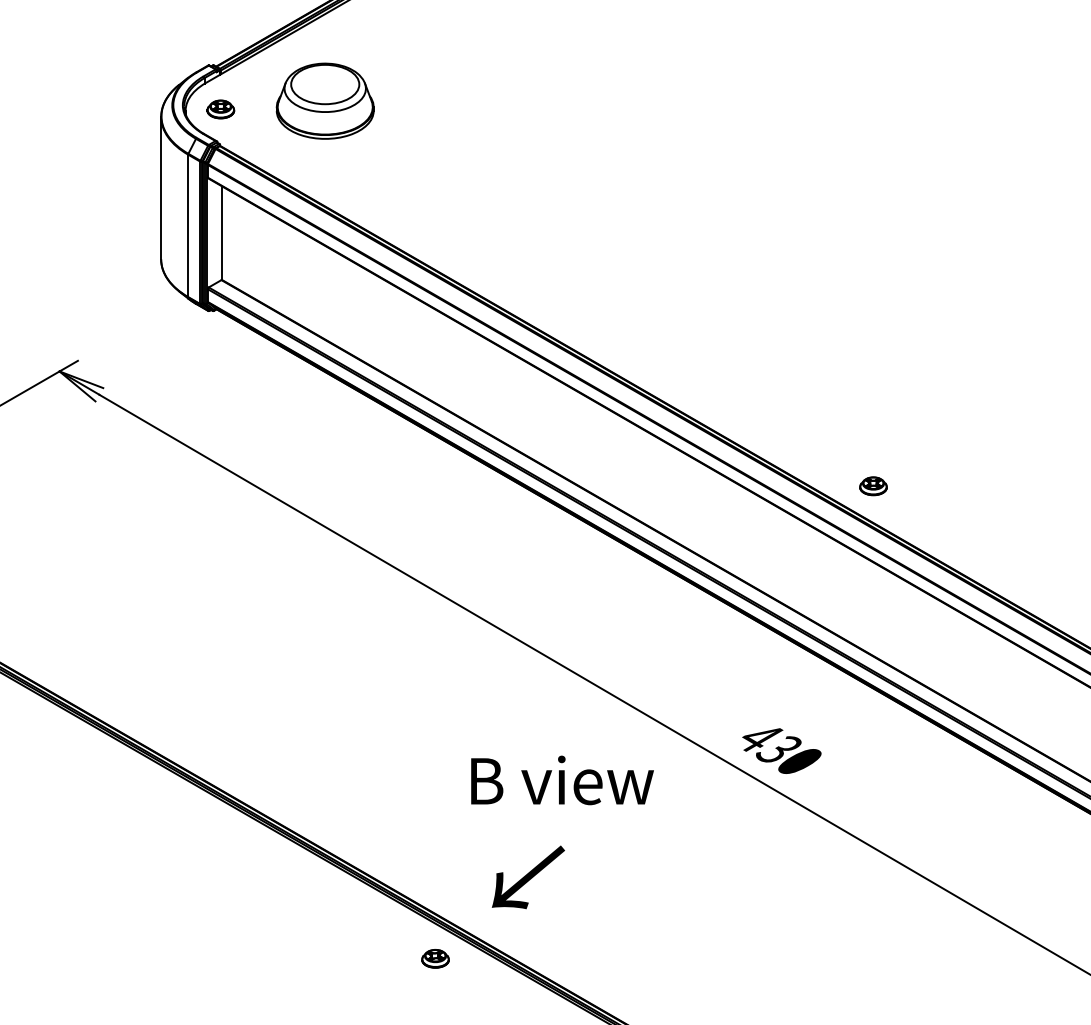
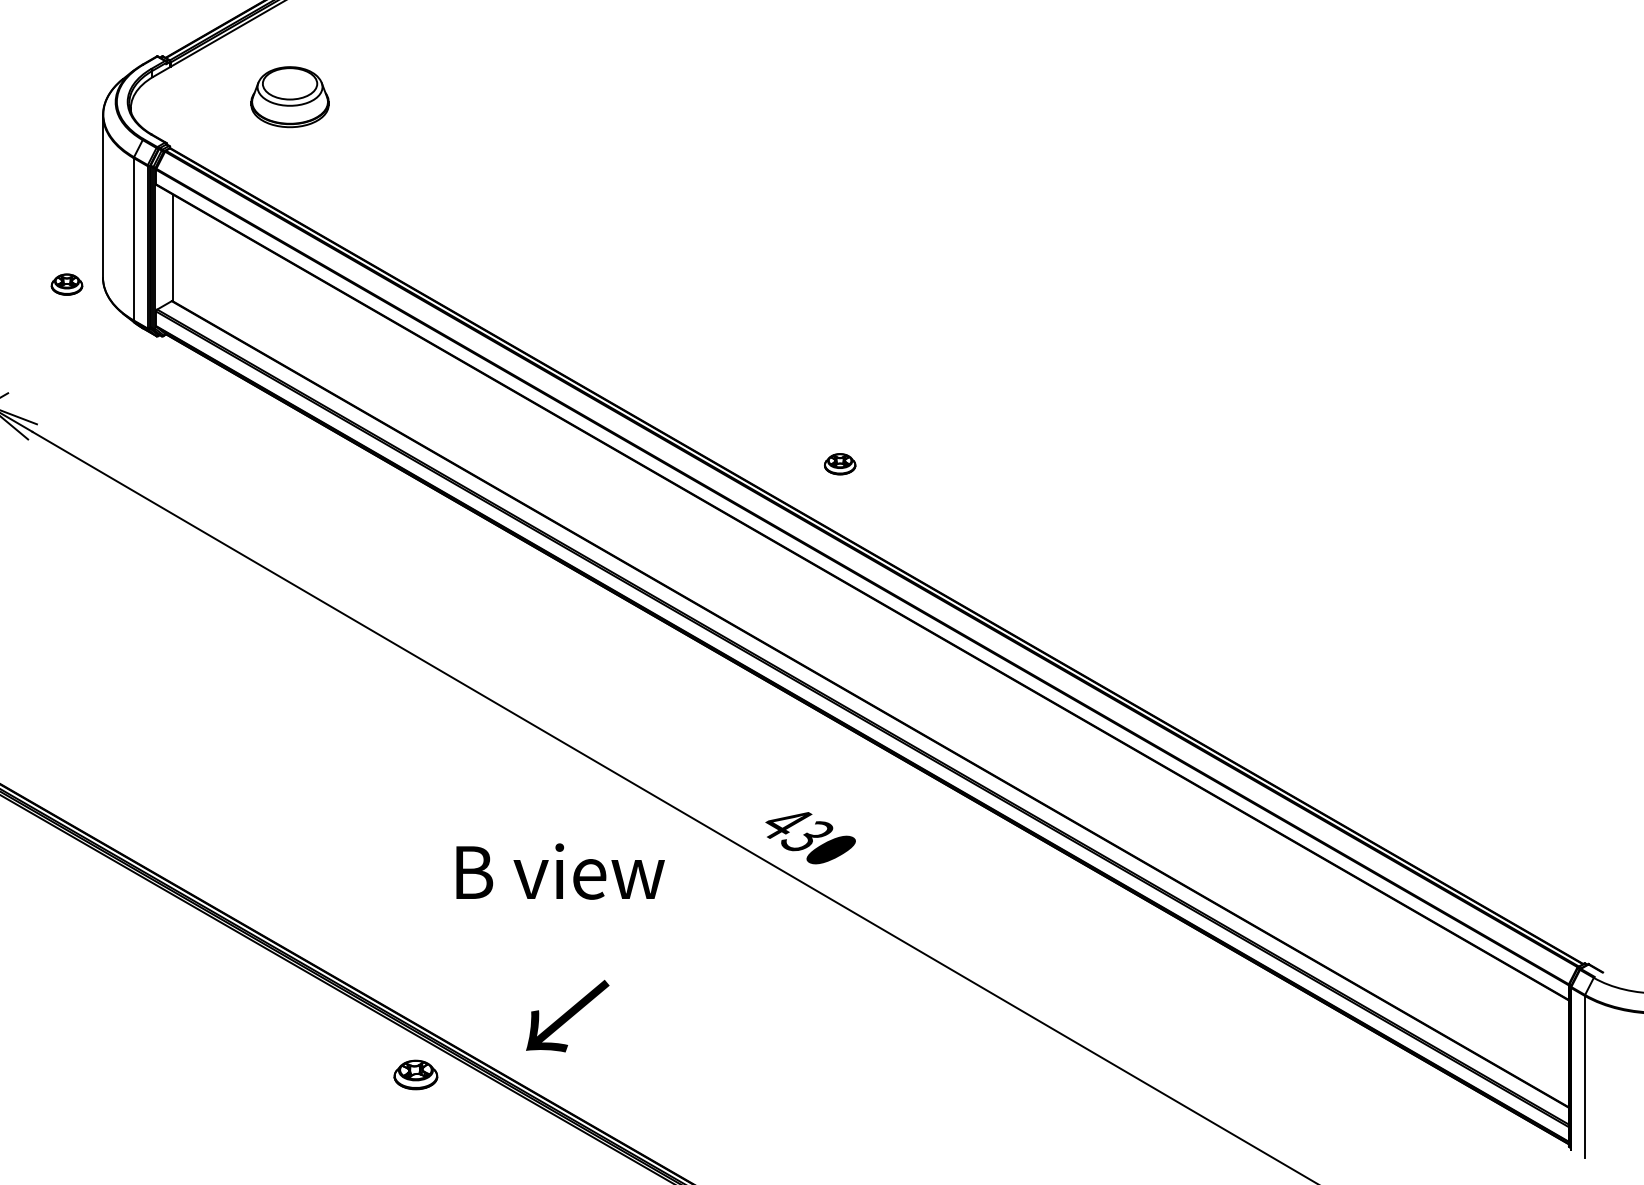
part: (324, 100) -> (289, 96), size x0.7
part: (220, 109) -> (66, 284), moved
part: (873, 486) -> (840, 464), moved
text: (528, 877) -> (567, 1016), moved
part: (435, 958) -> (415, 1074), size x1.4

